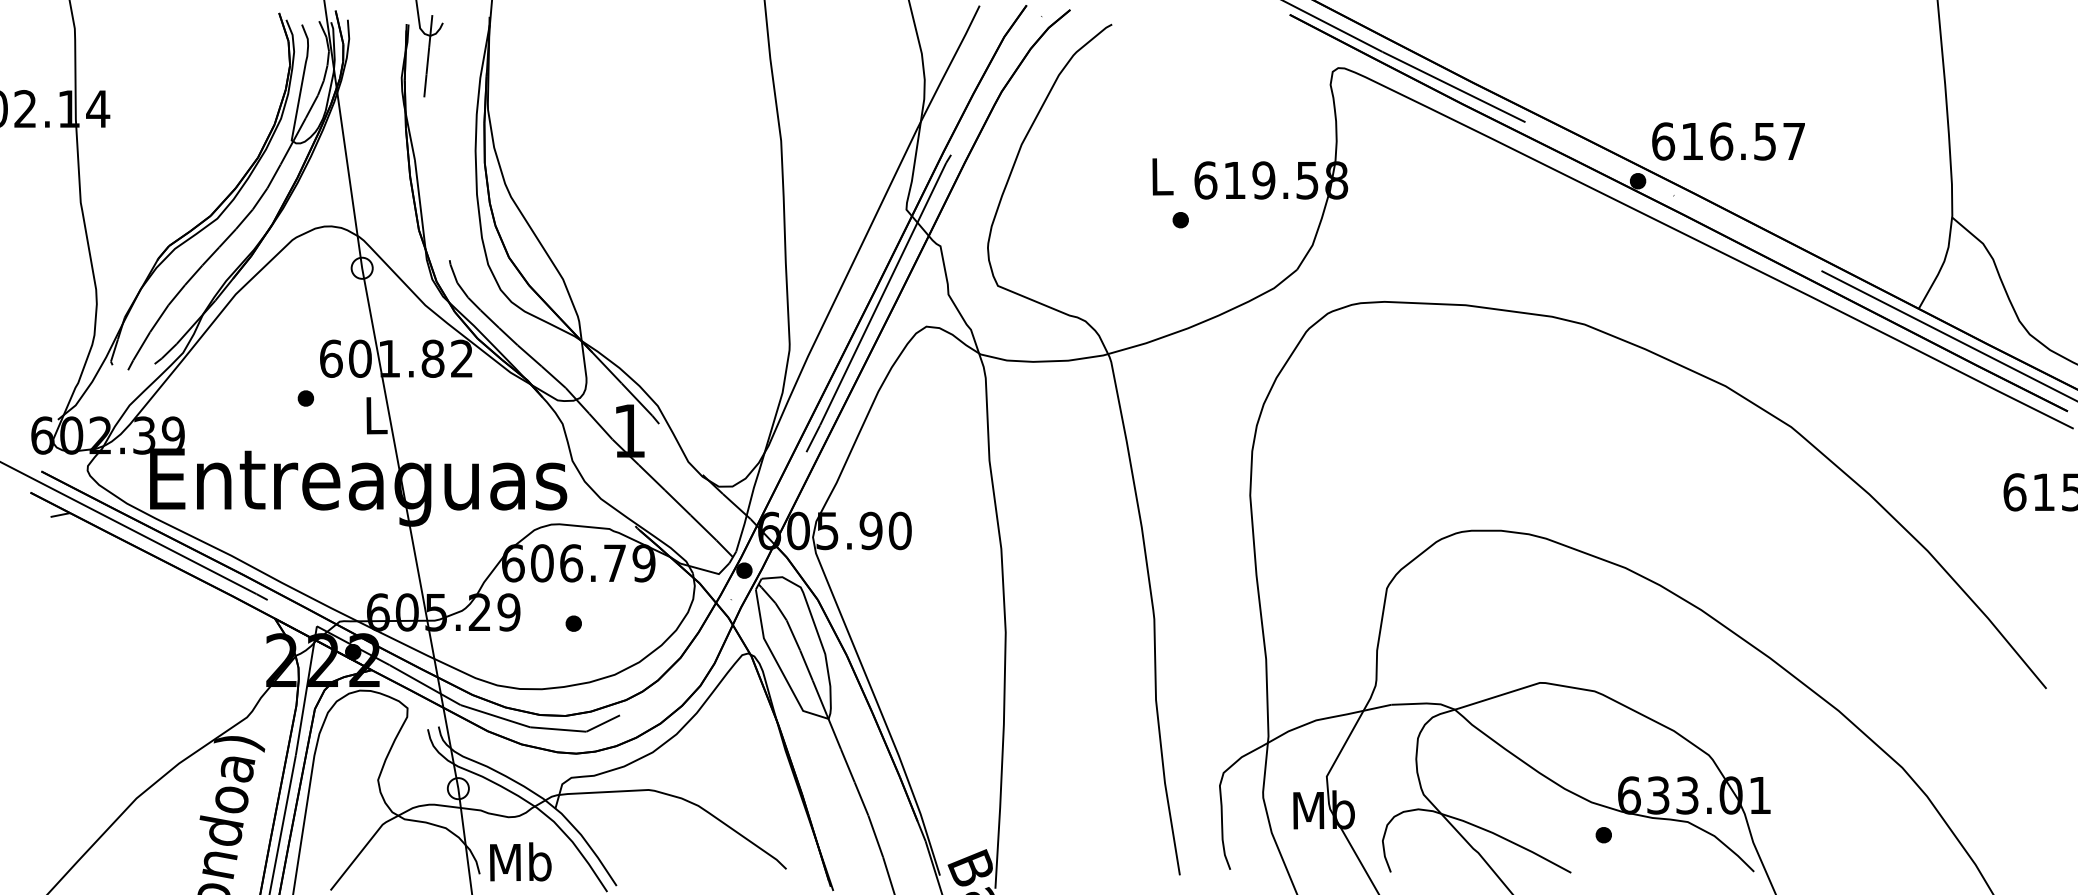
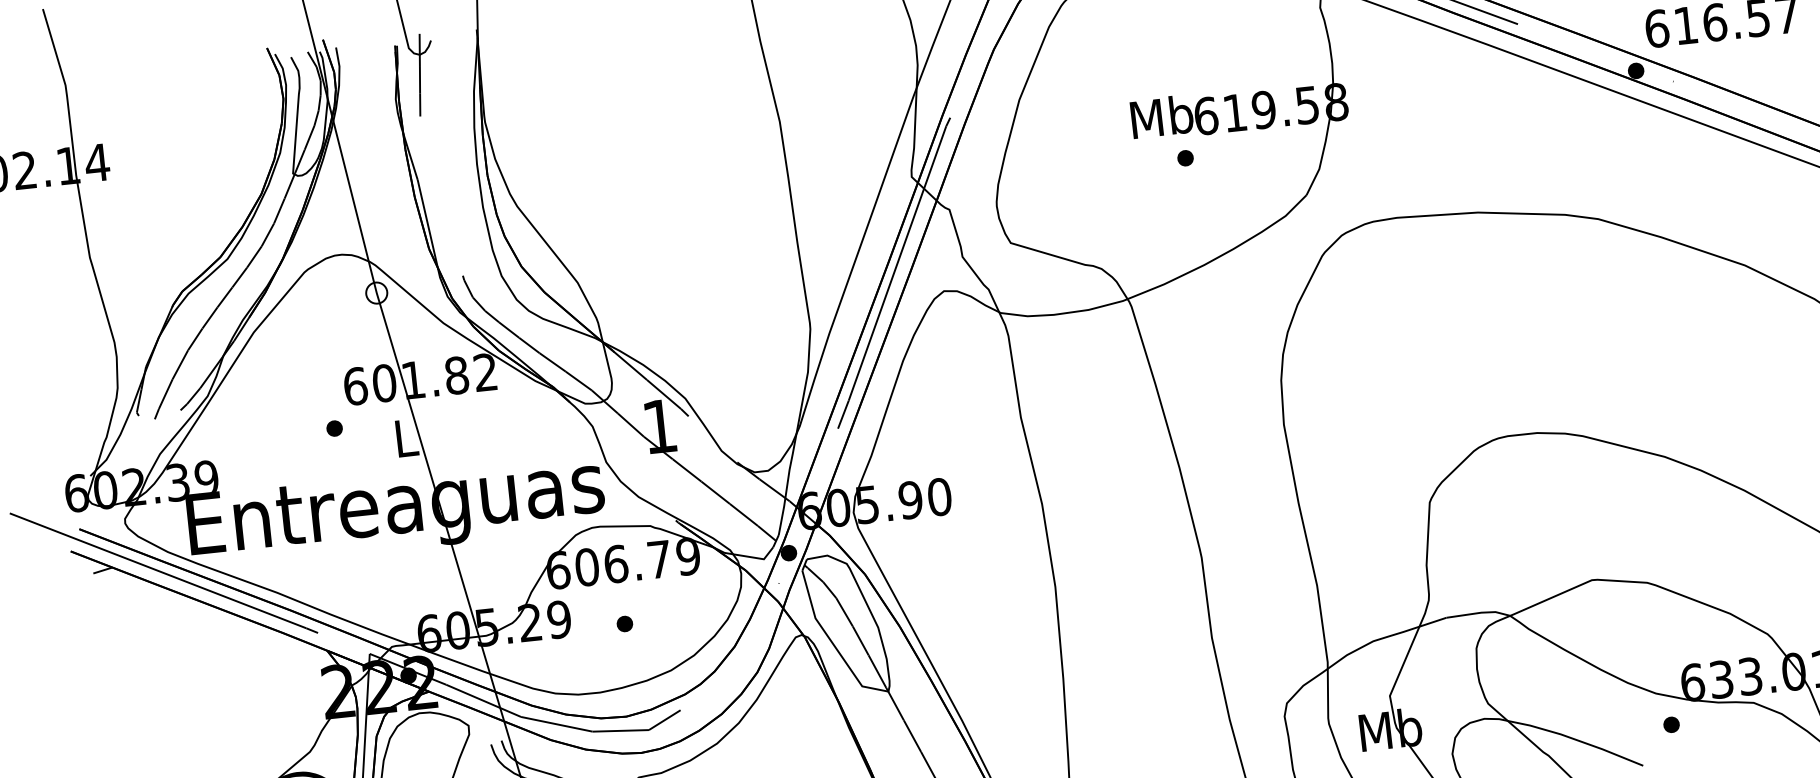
text: (1161, 175) -> (1161, 115), L -> Mb

